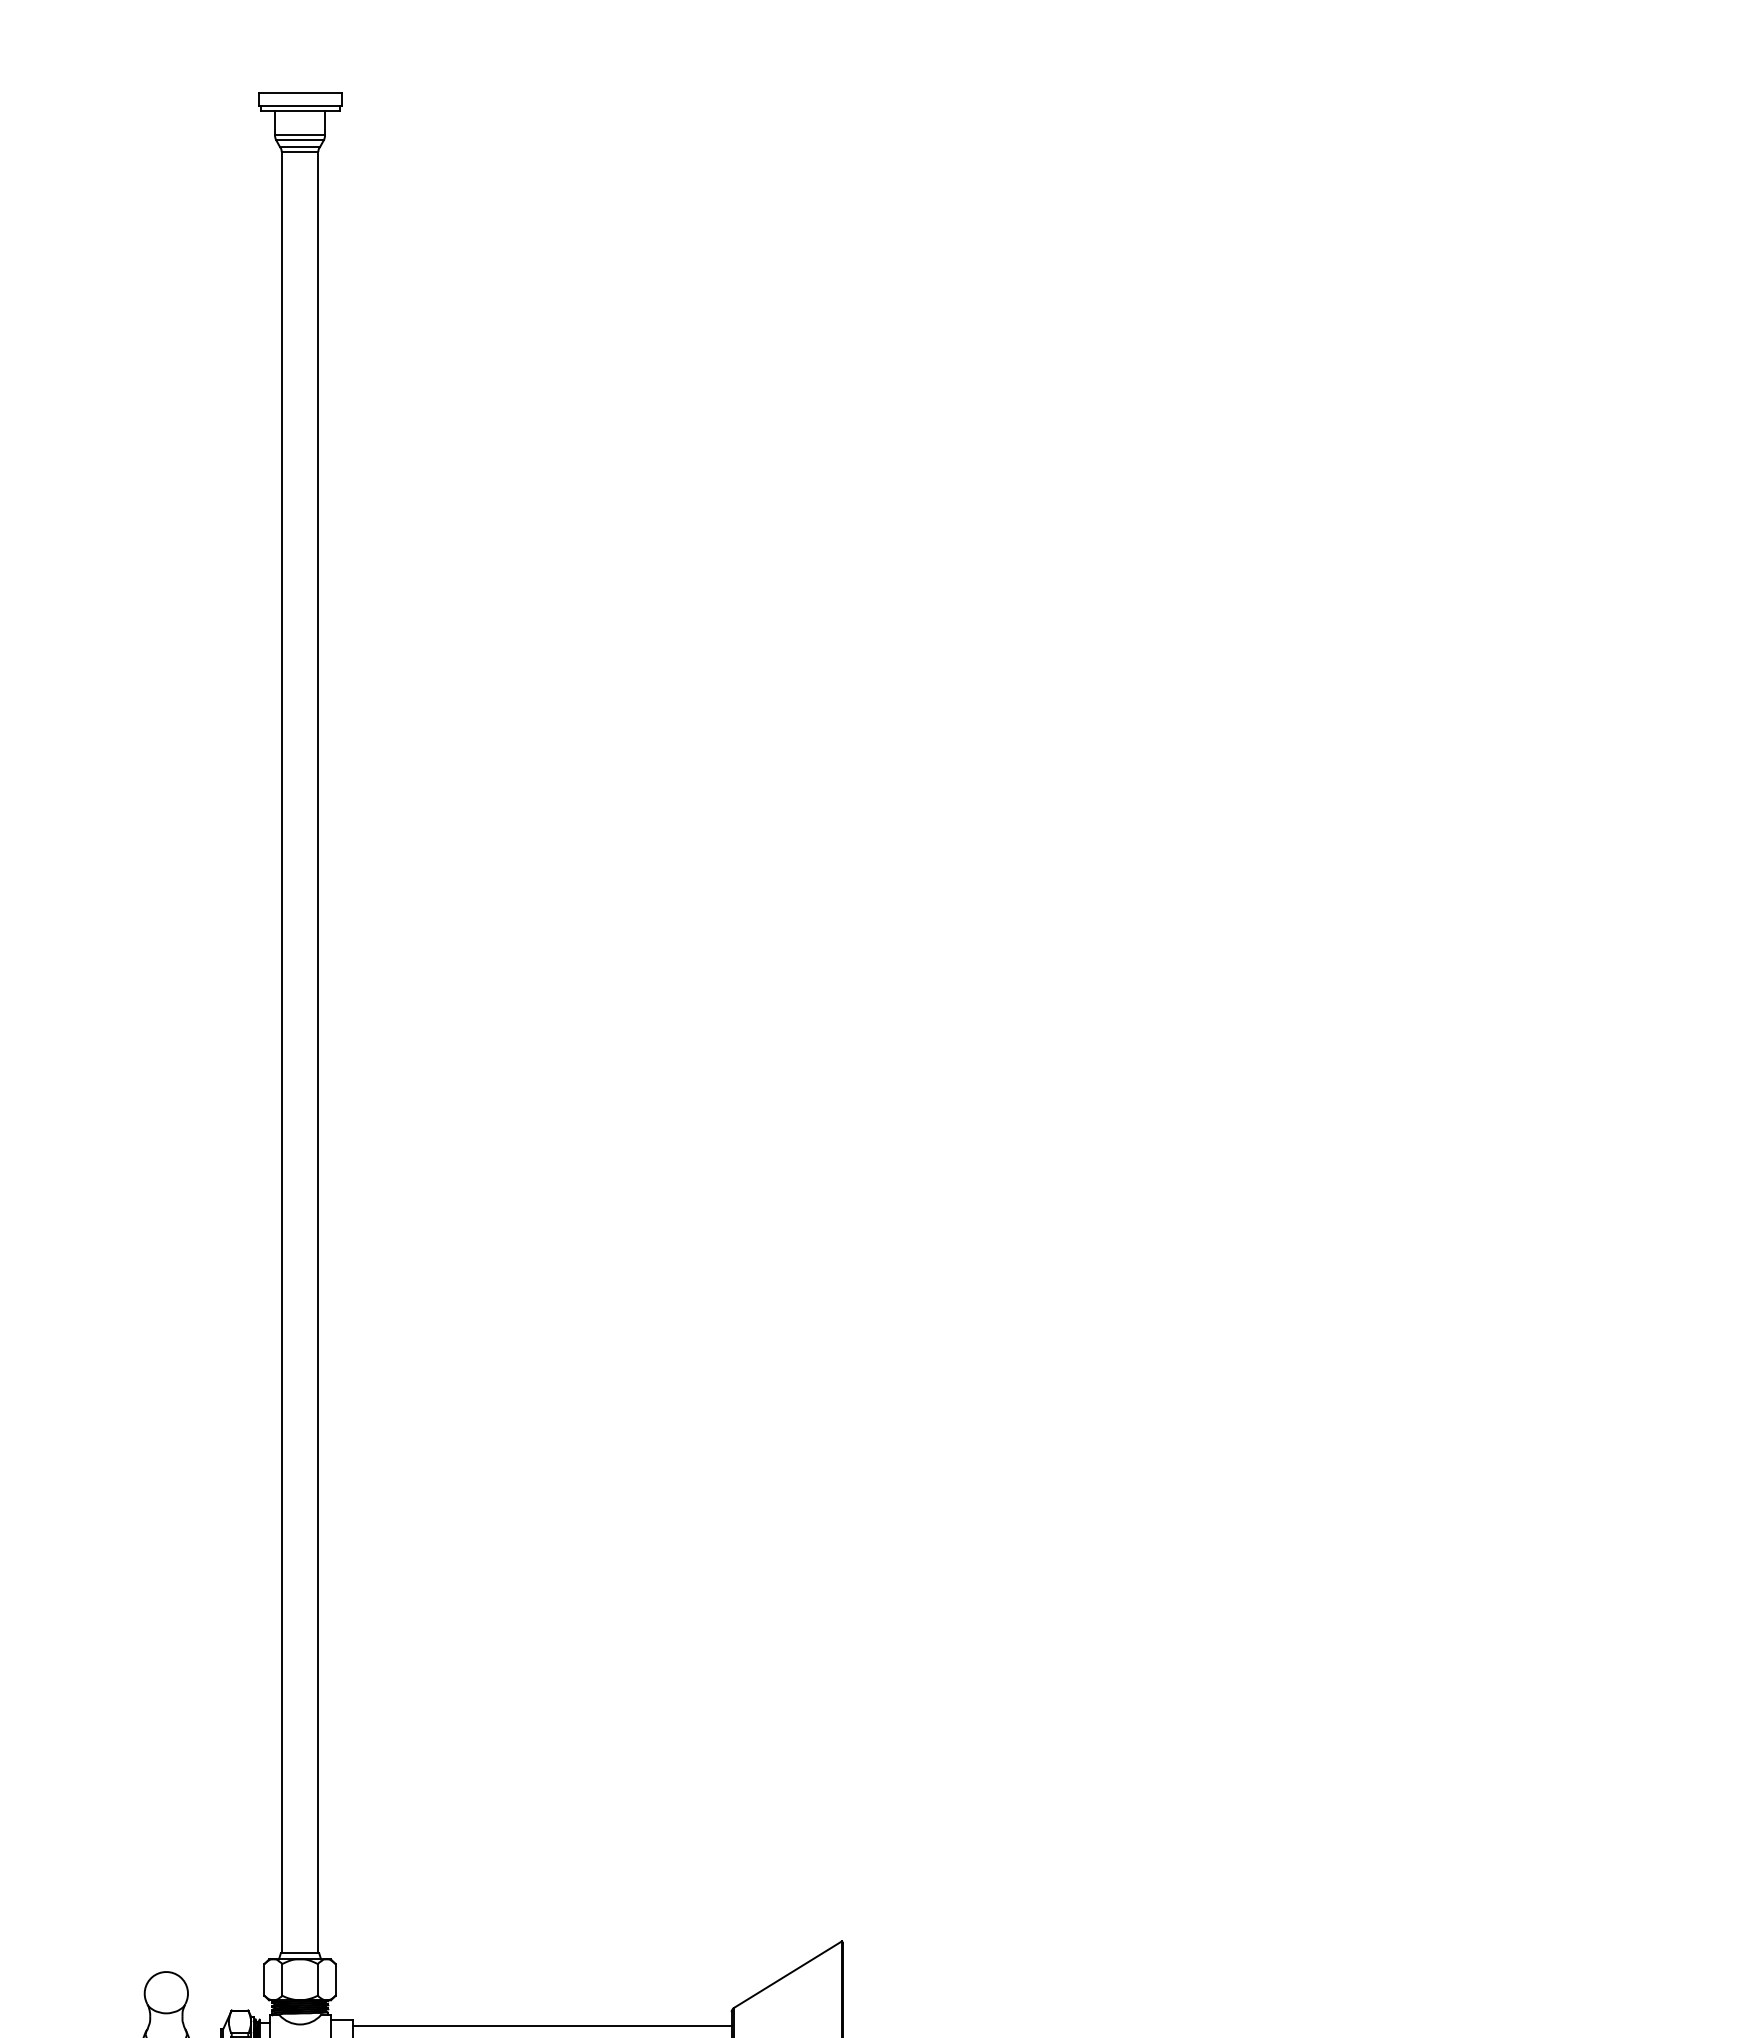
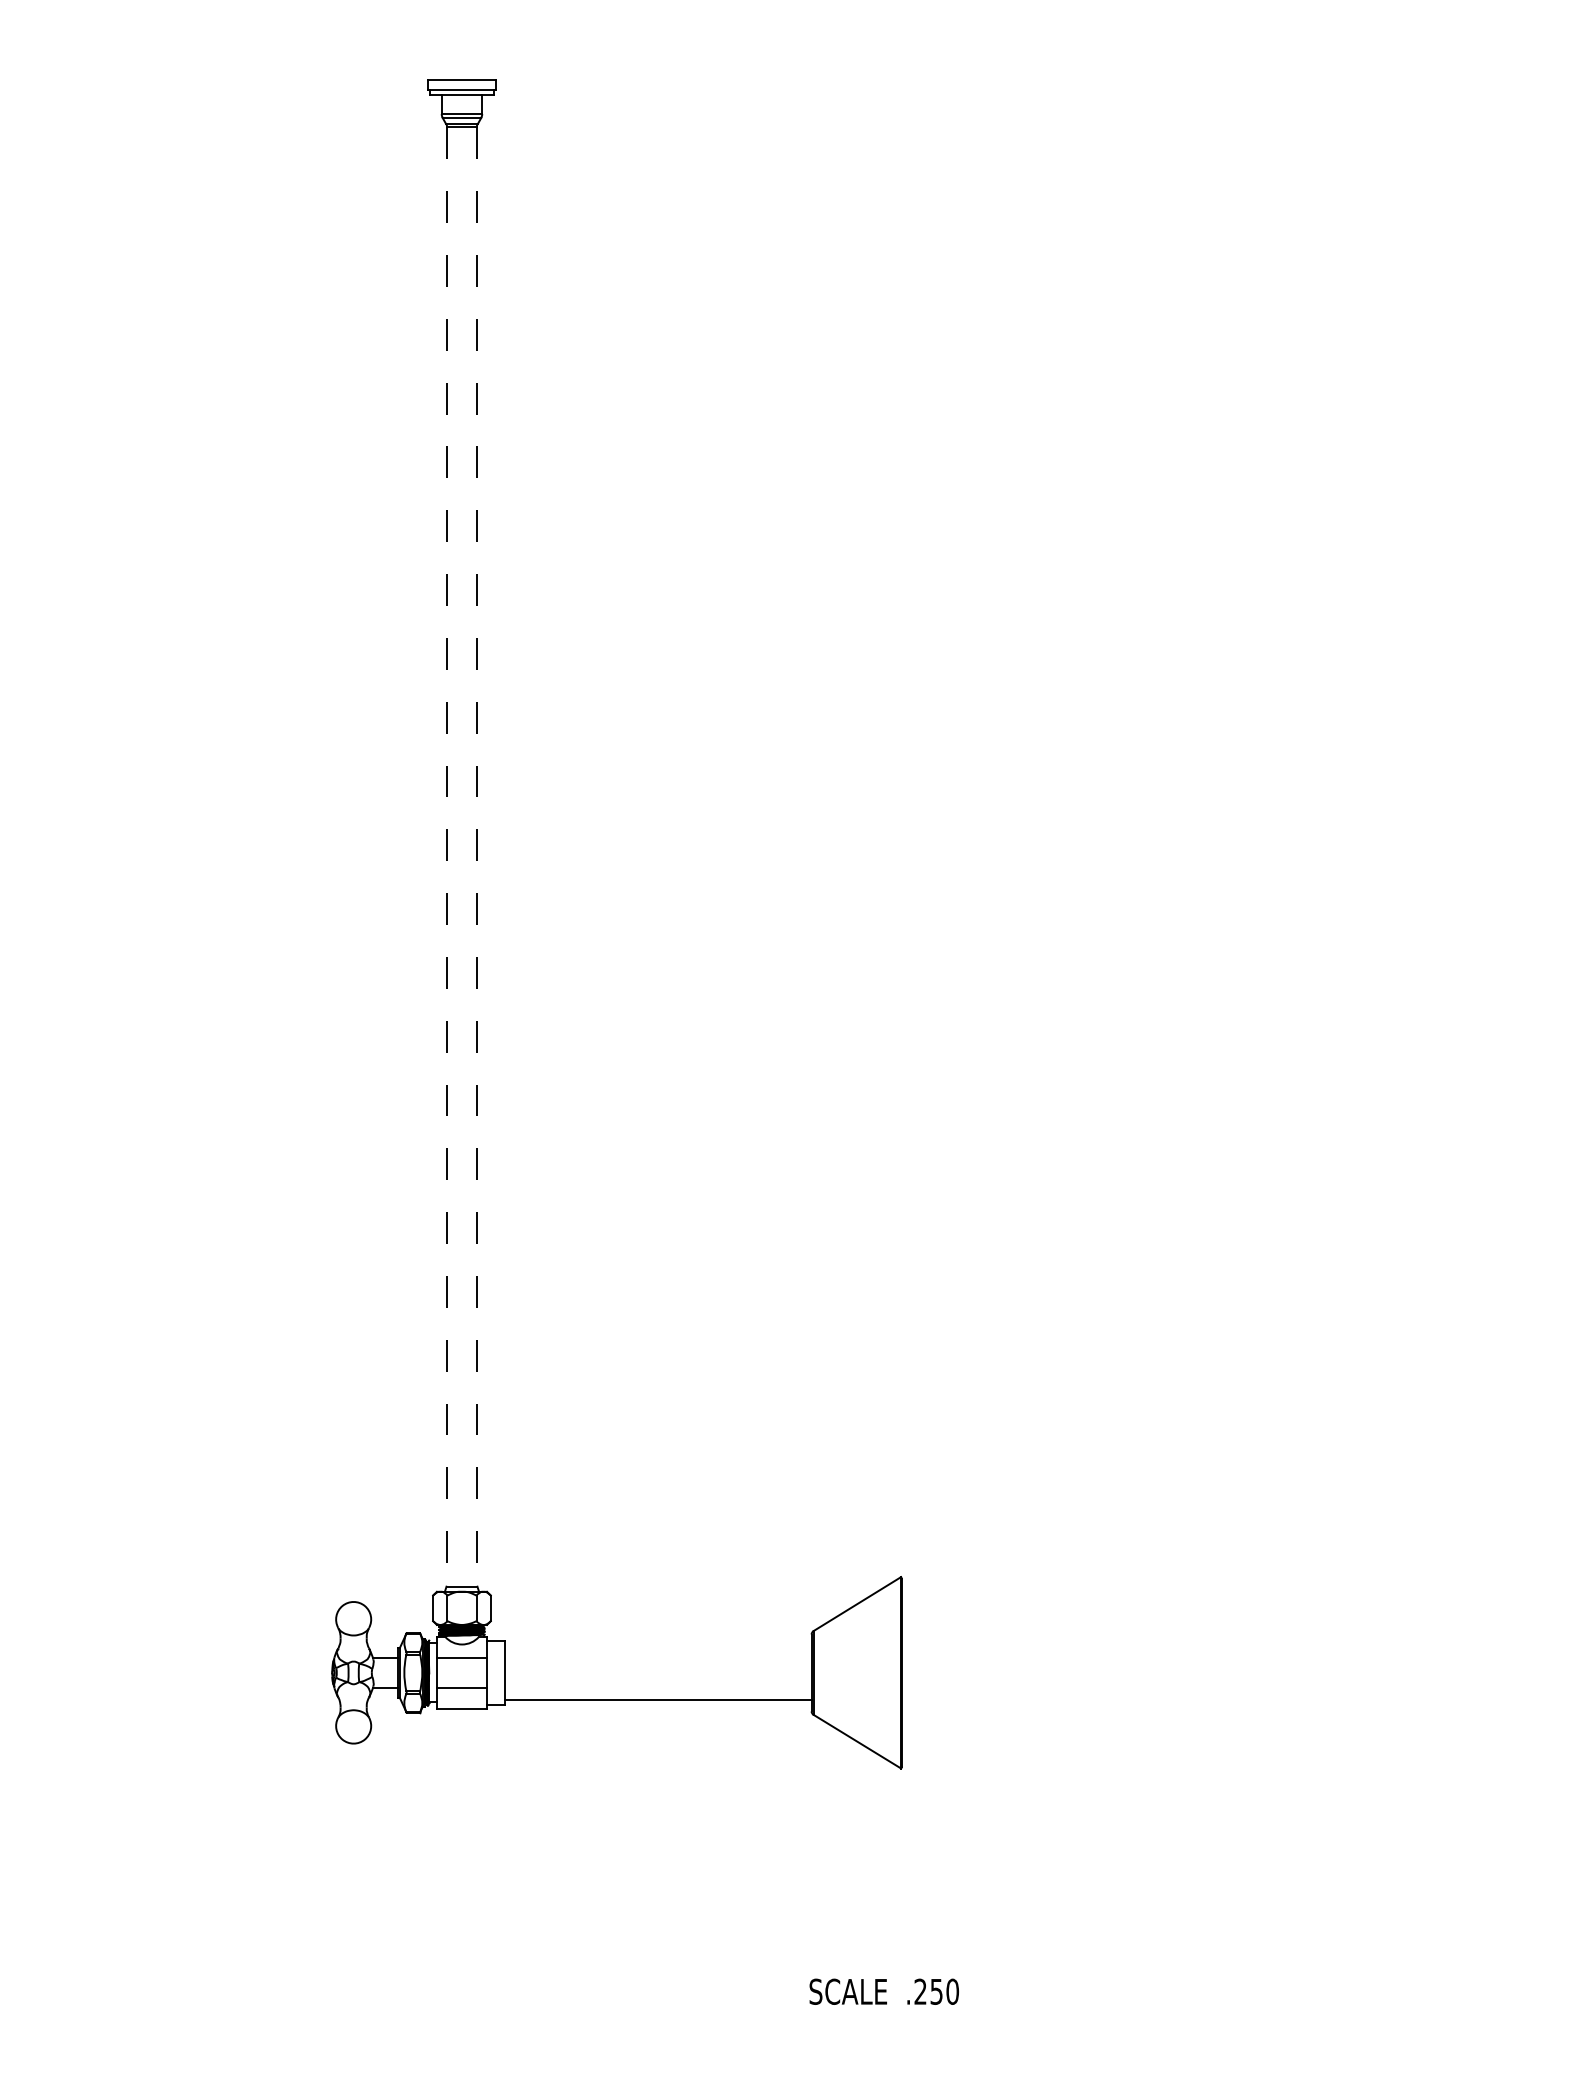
line: (282, 1053) -> (447, 857), solid -> dashed
line: (317, 1053) -> (476, 857), solid -> dashed
line: (541, 2025) -> (657, 1645), removed

